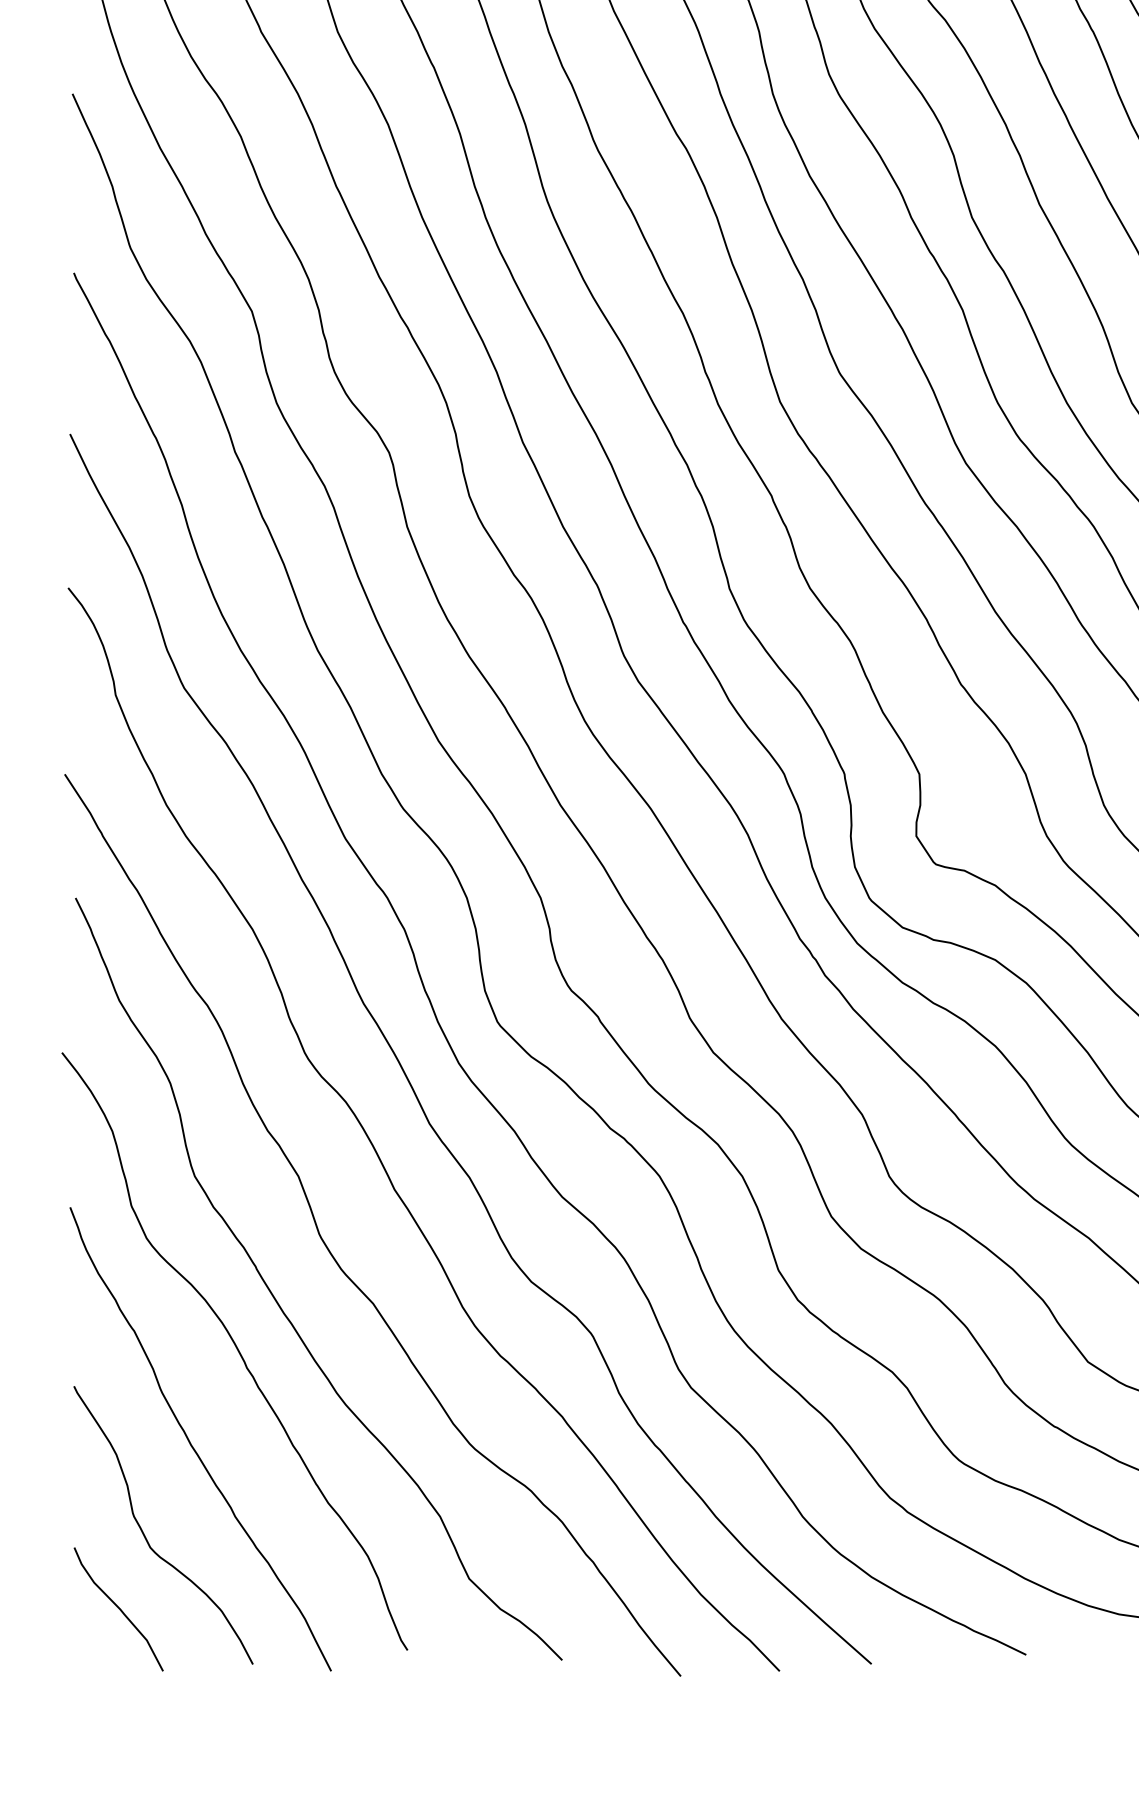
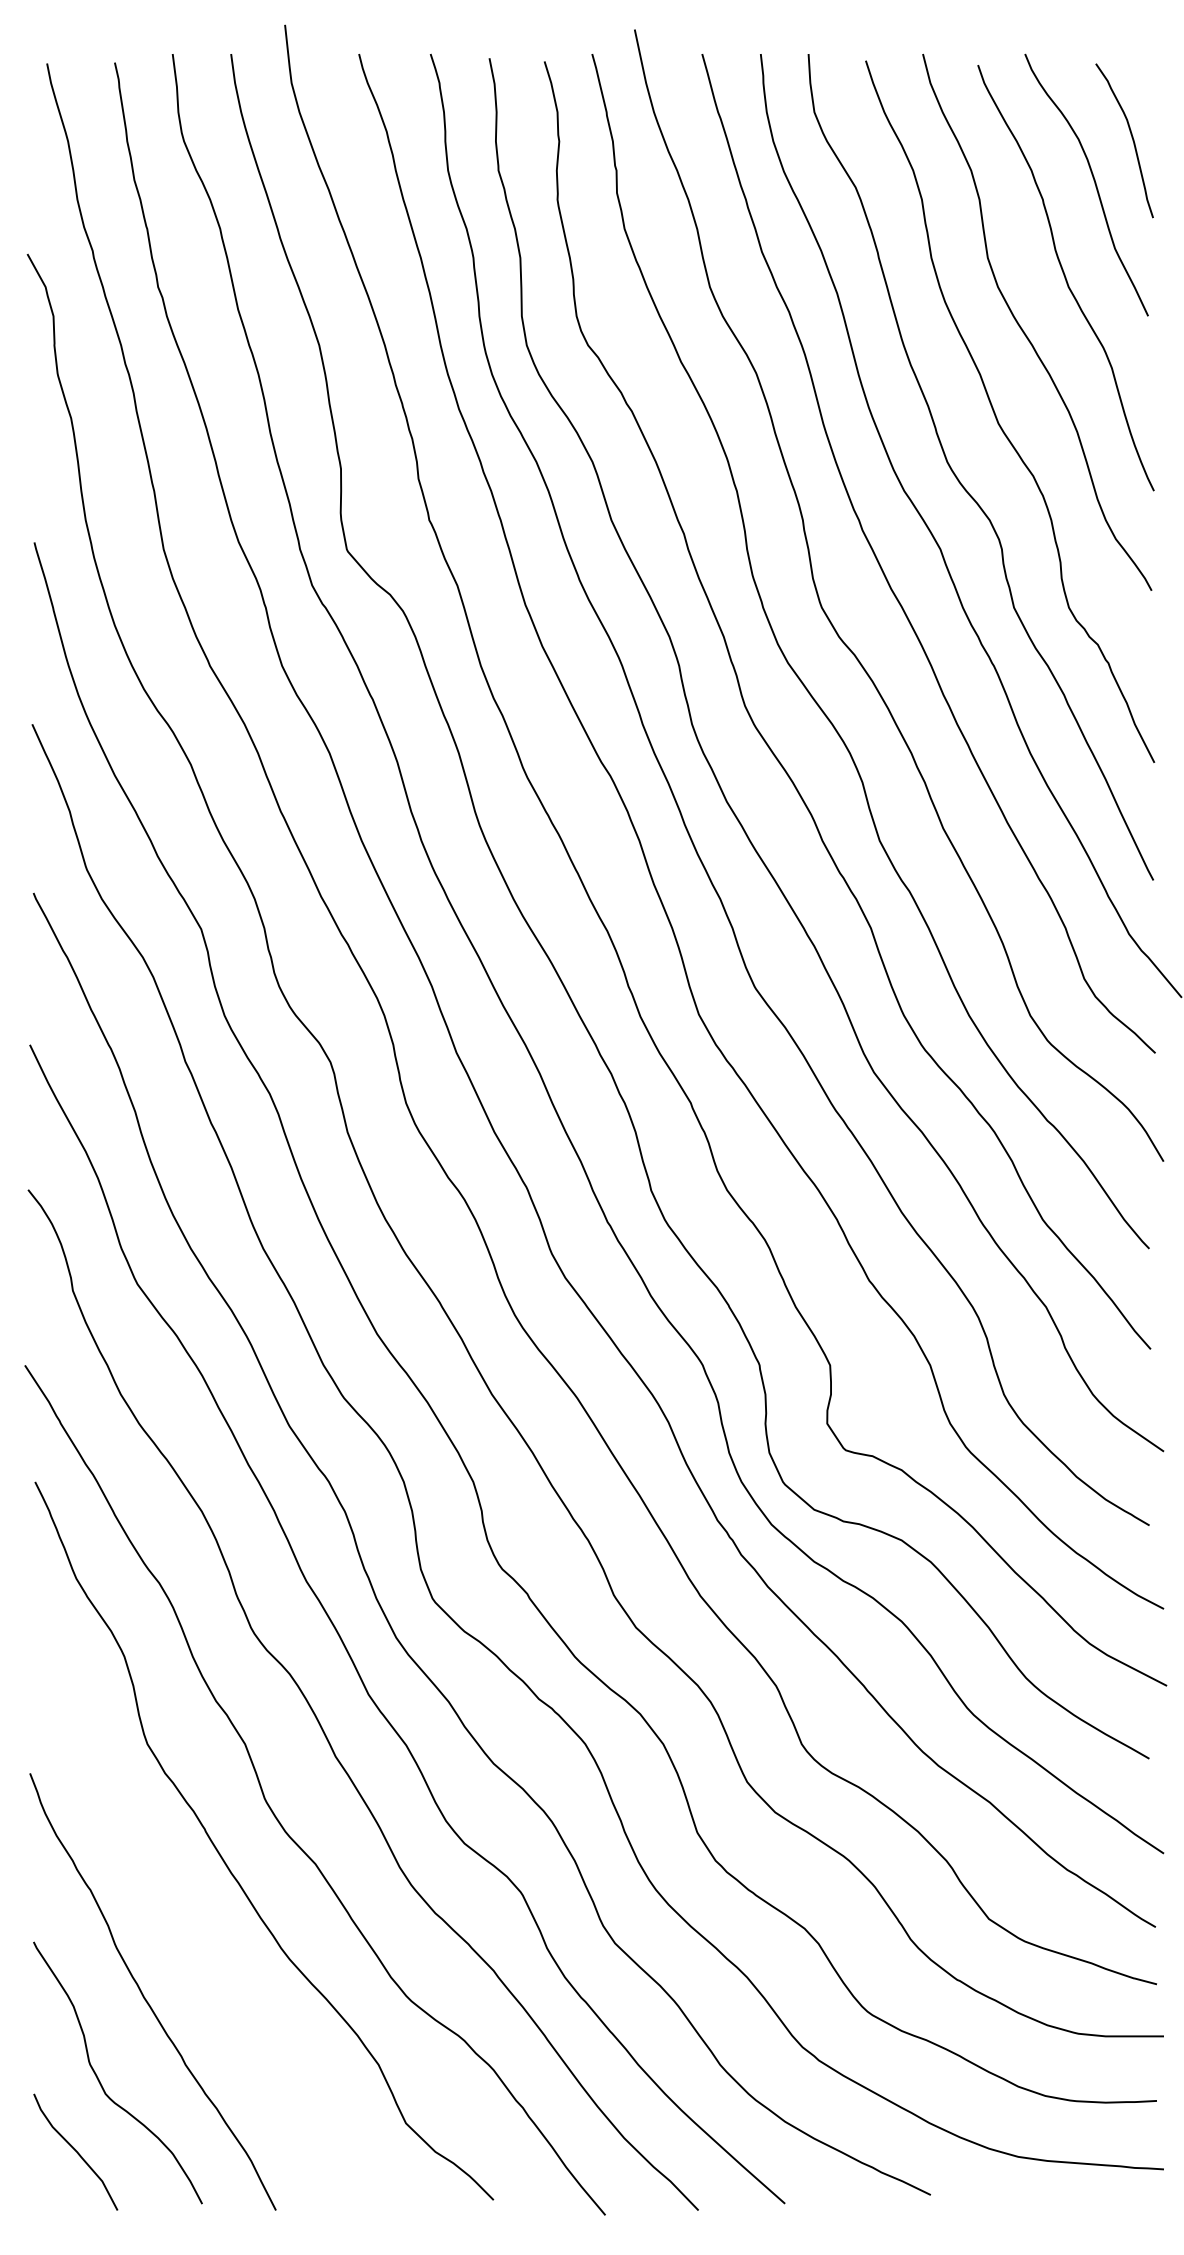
curve: (237, 1350) -> (187, 1908), removed

